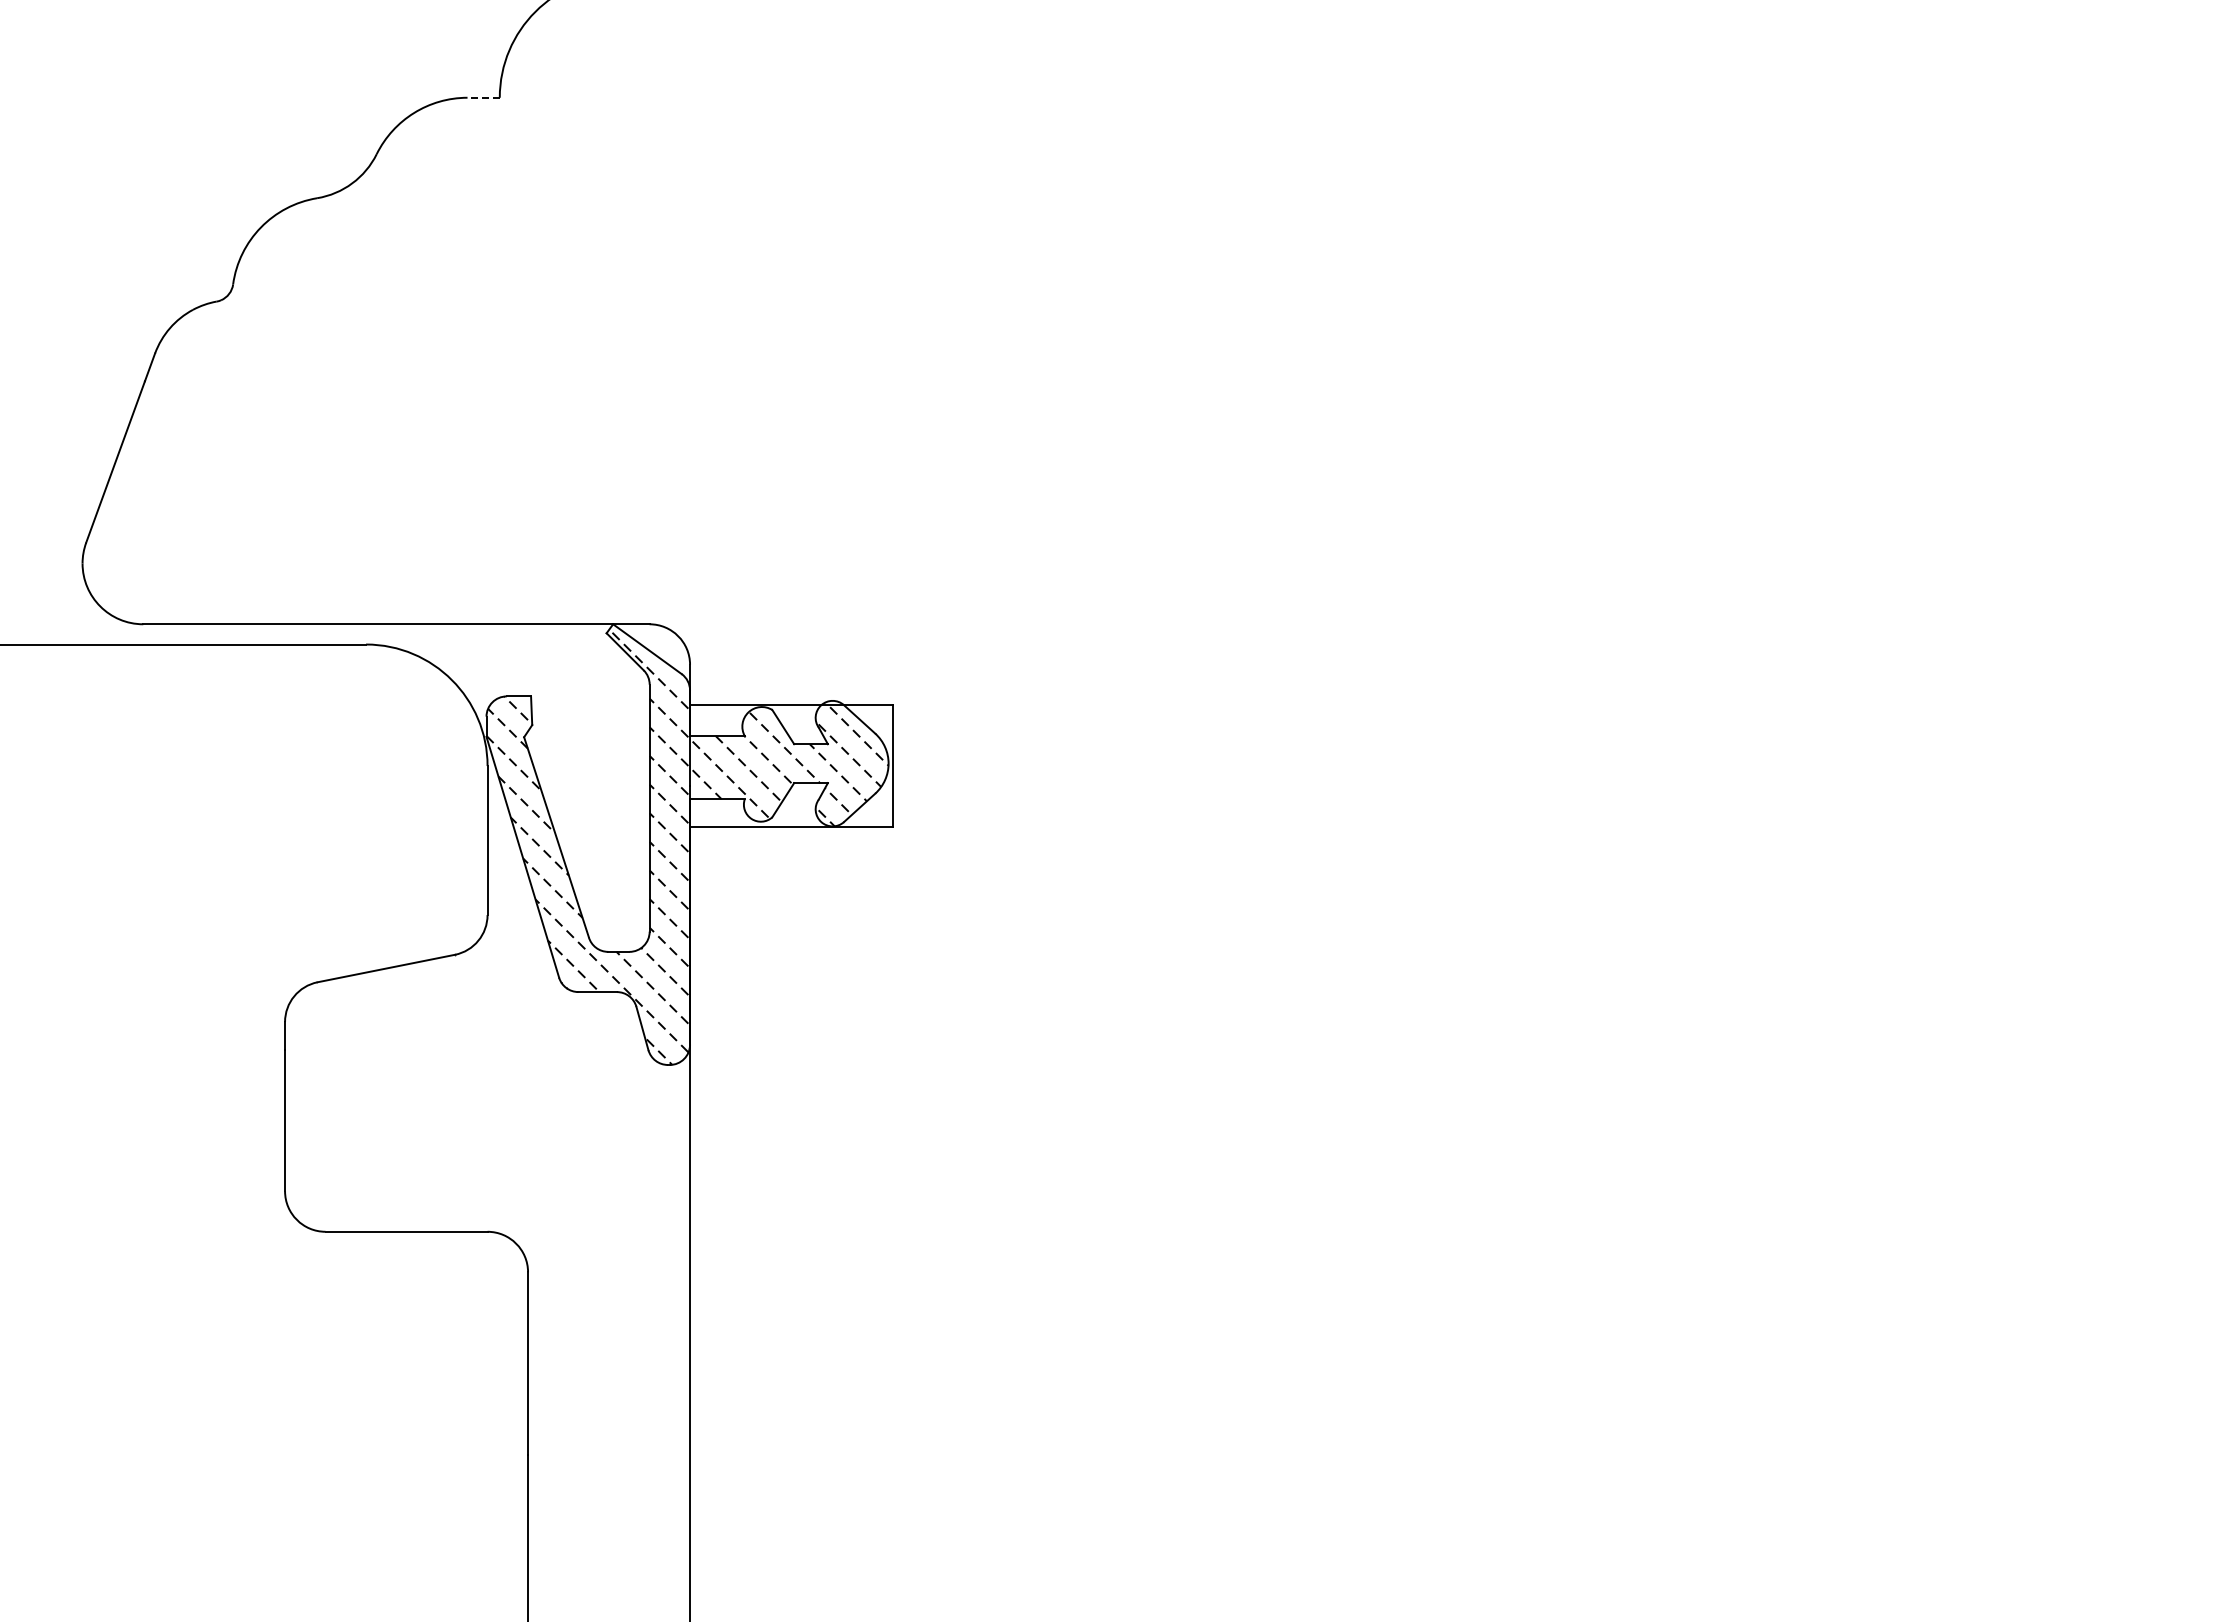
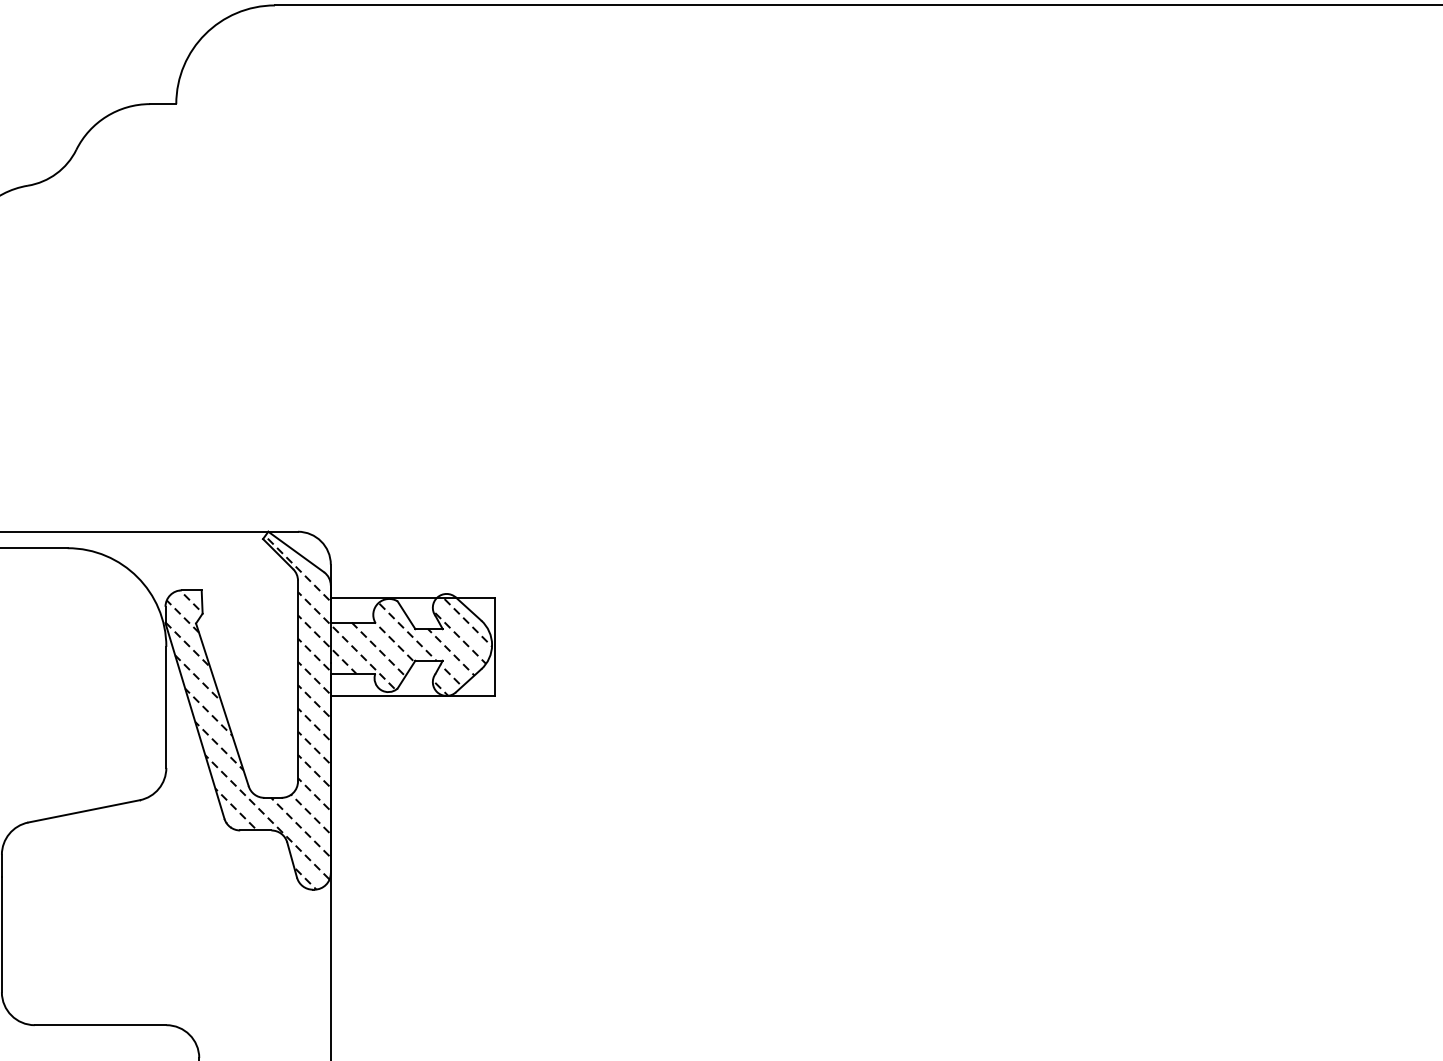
line: (483, 97) -> (163, 103), dashed -> solid

